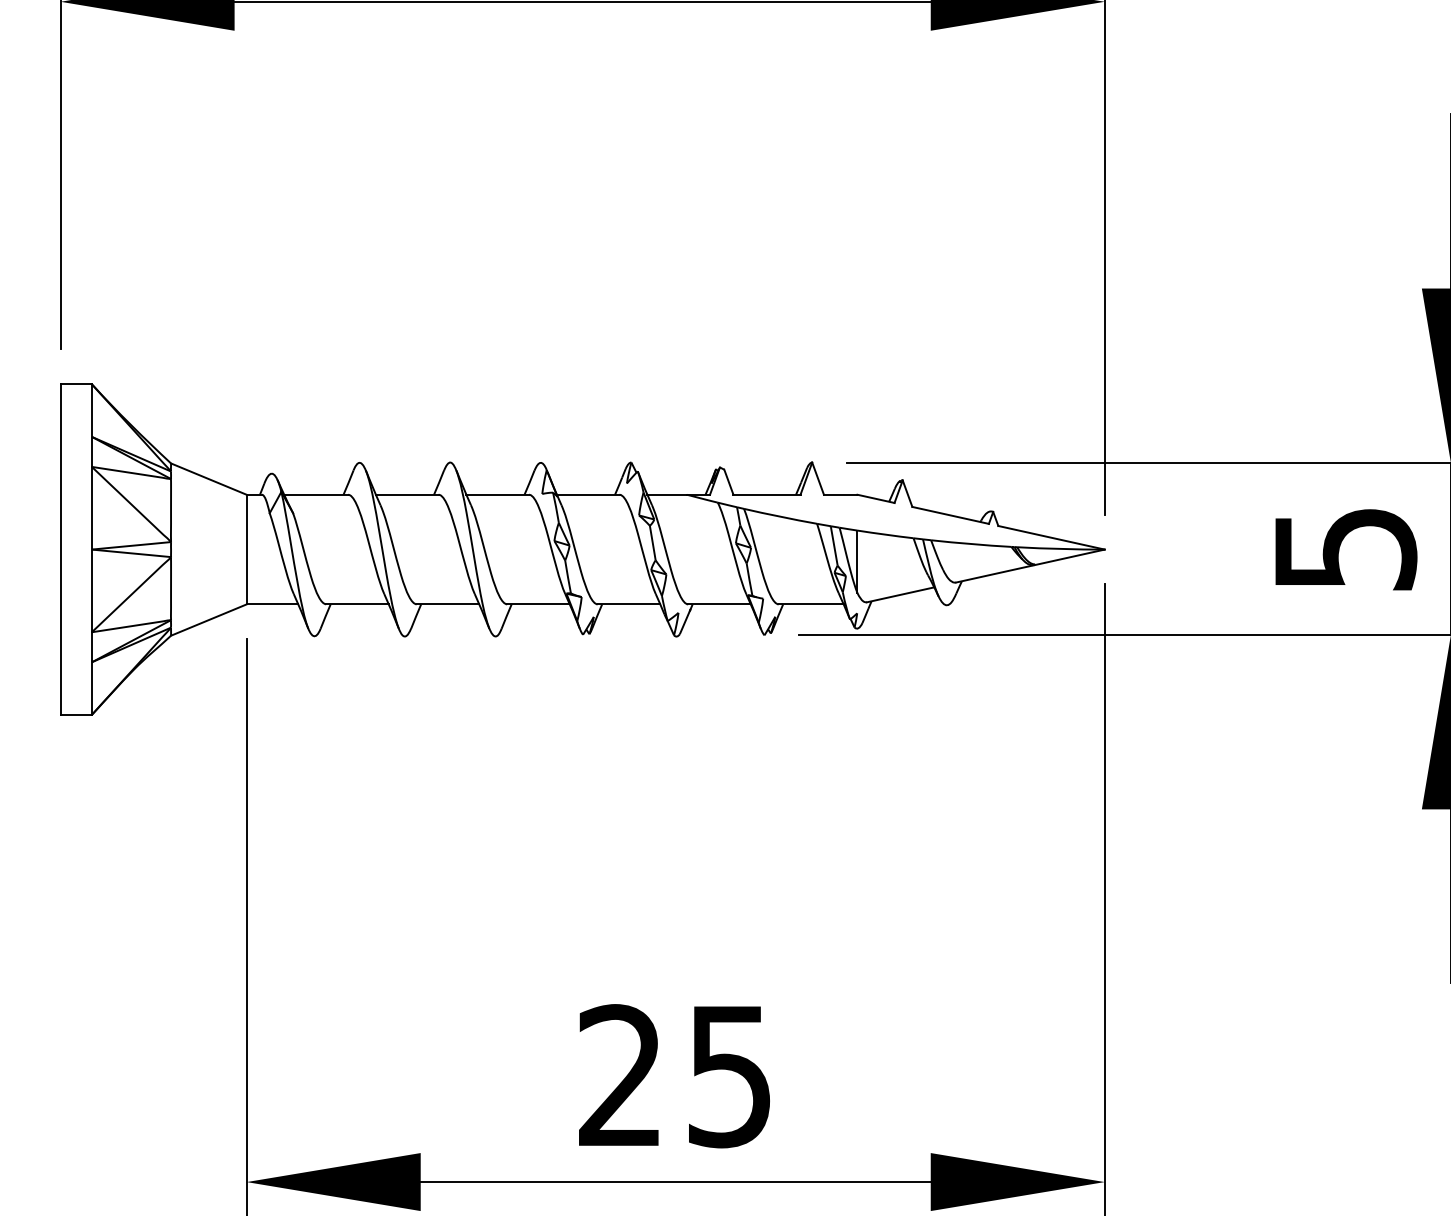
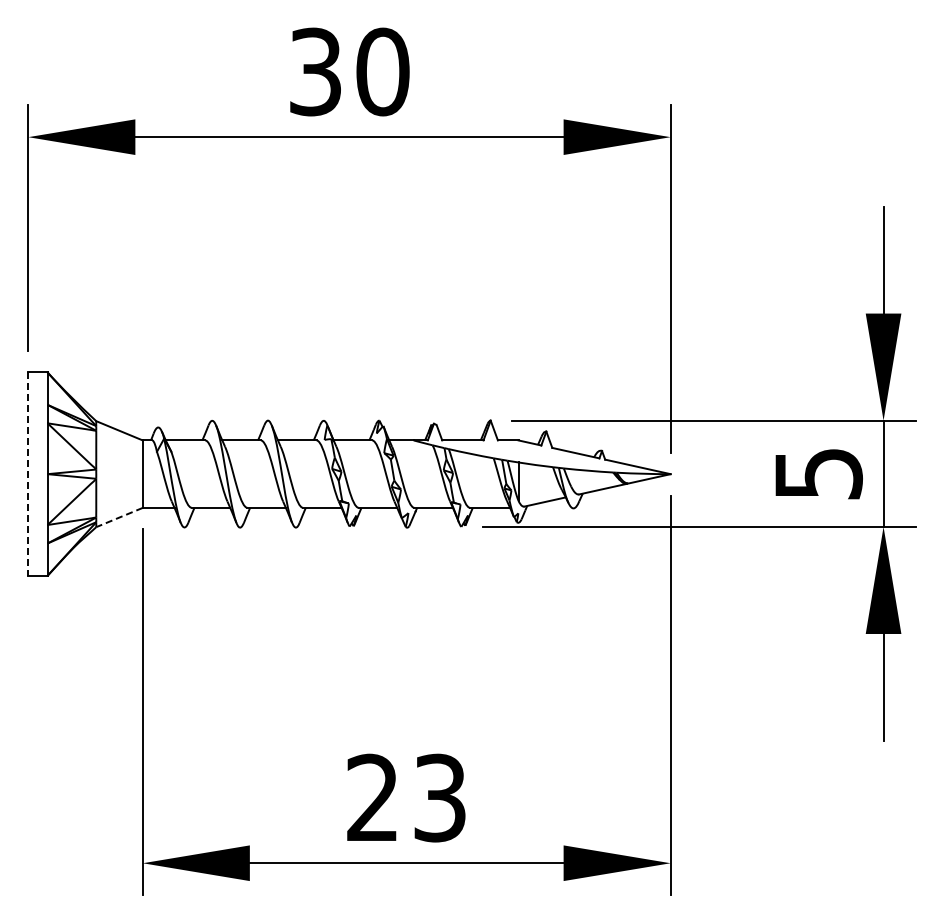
line: (60, 550) -> (28, 474), solid -> dashed
line: (208, 620) -> (119, 517), solid -> dashed
text: (728, 1075) -> (439, 797), 25 -> 23

